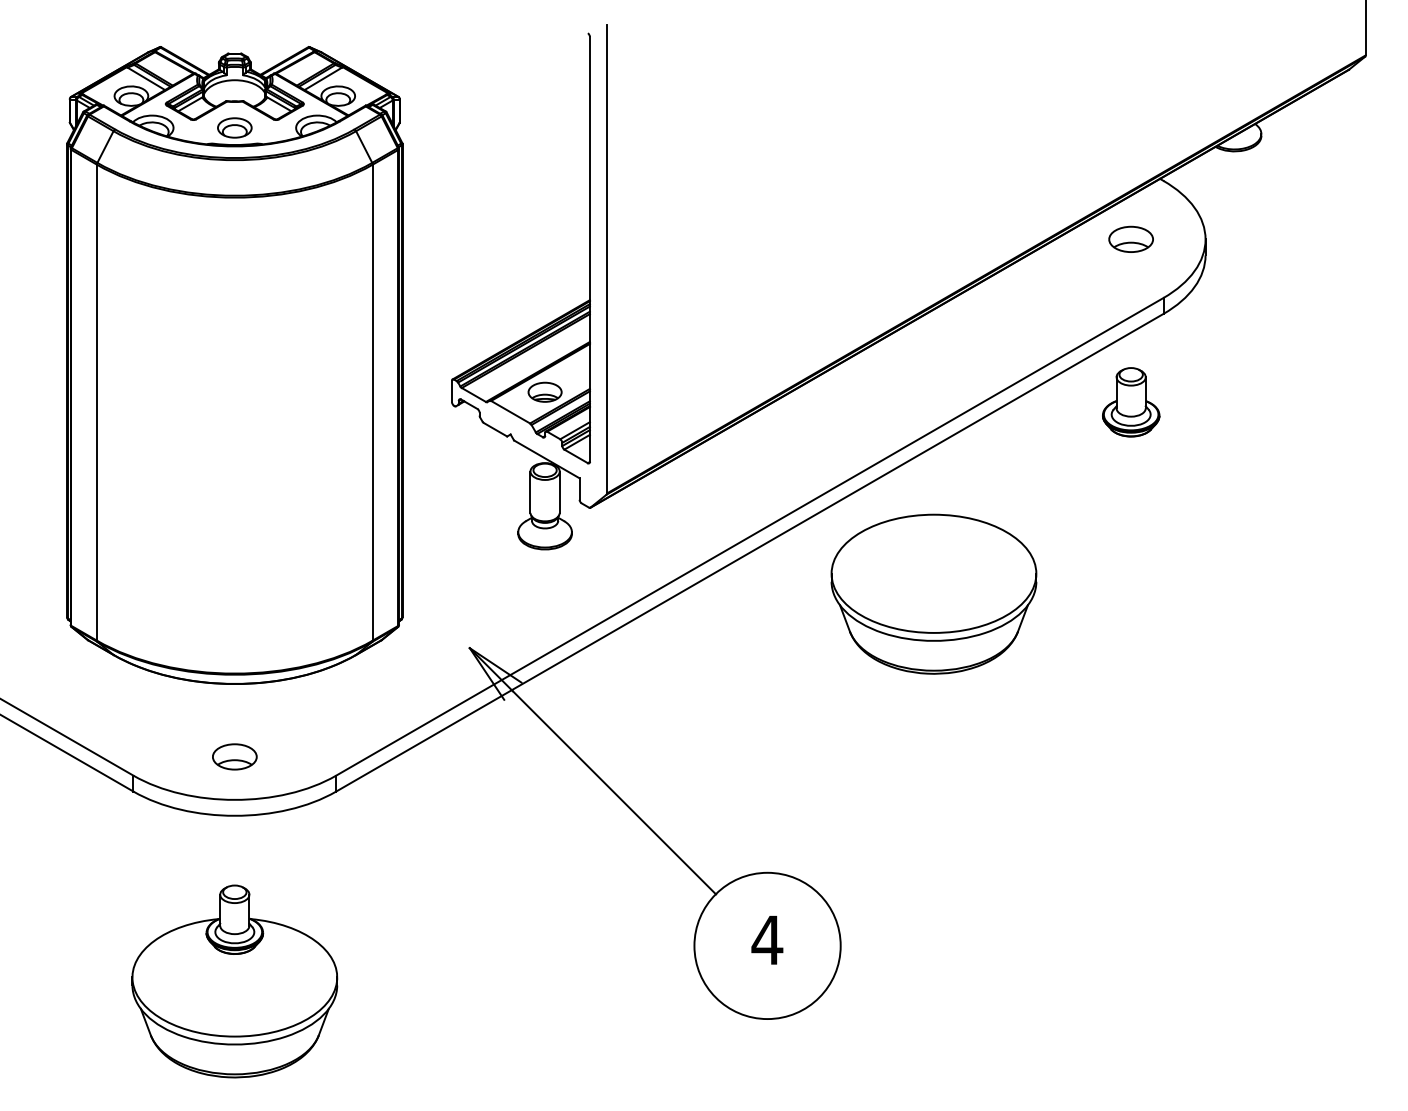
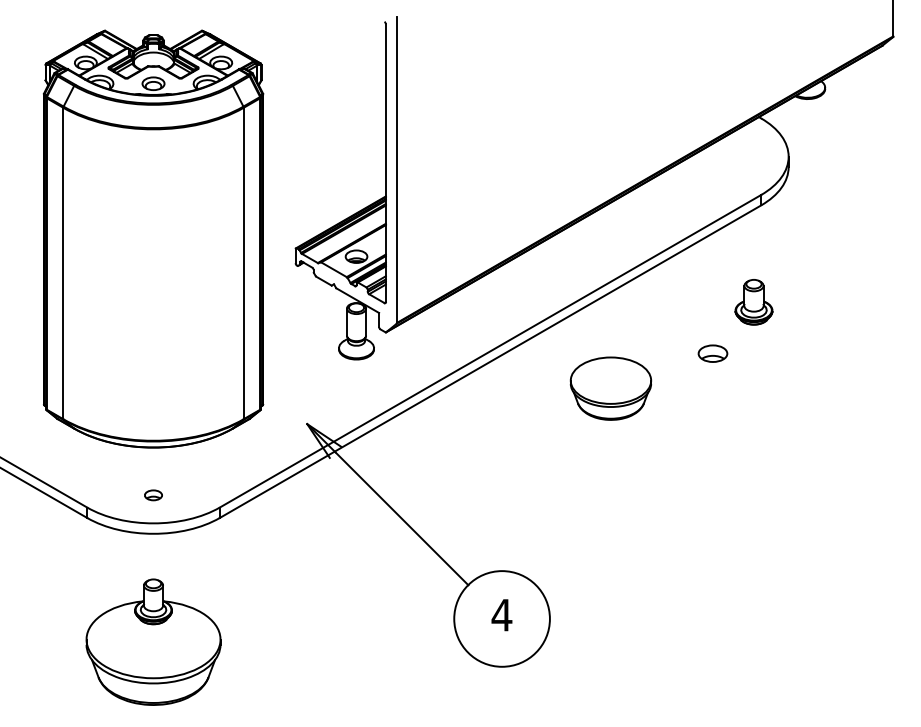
part: (1130, 239) -> (712, 353), moved
part: (1130, 402) -> (753, 302), moved
part: (933, 593) -> (610, 388), size x0.6
part: (234, 757) -> (153, 495), size x0.6

